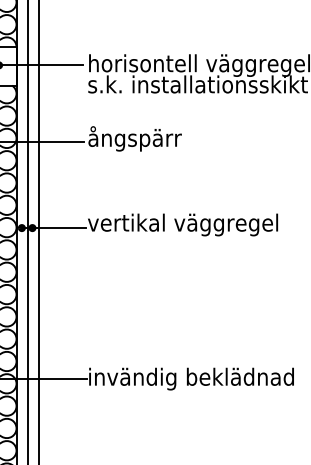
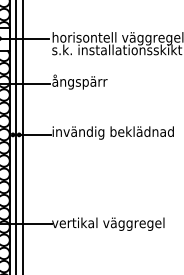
text: (190, 224) -> (112, 132), vertikal väggregel -> invändig beklädnad
text: (190, 377) -> (112, 223), invändig beklädnad -> vertikal väggregel

